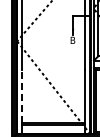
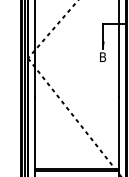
line: (22, 96) -> (35, 132), dashed -> solid

